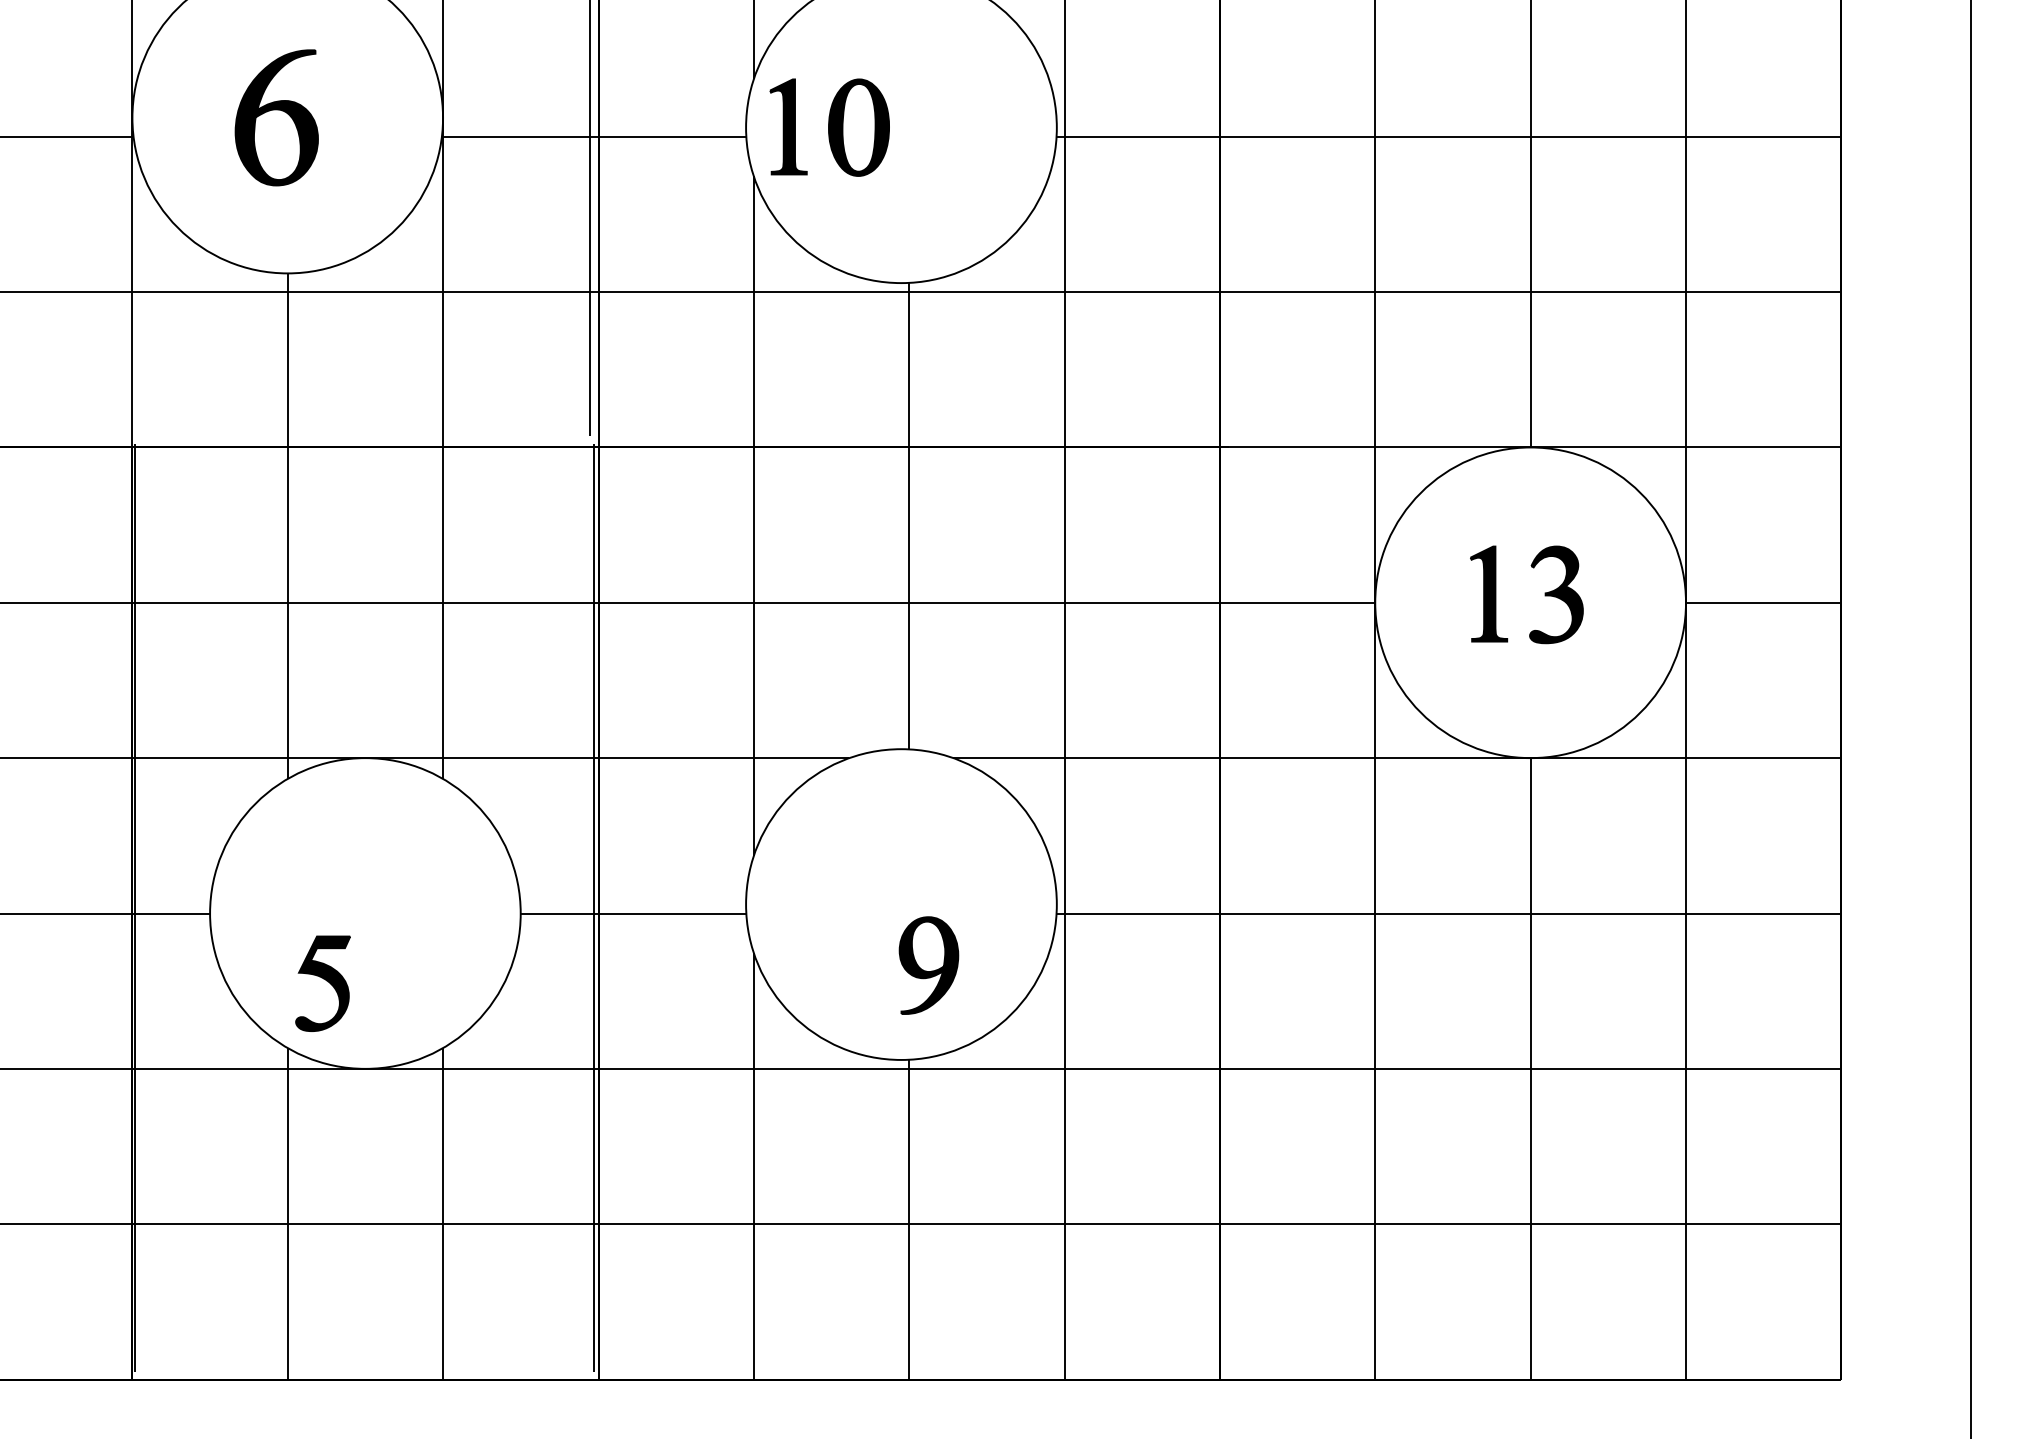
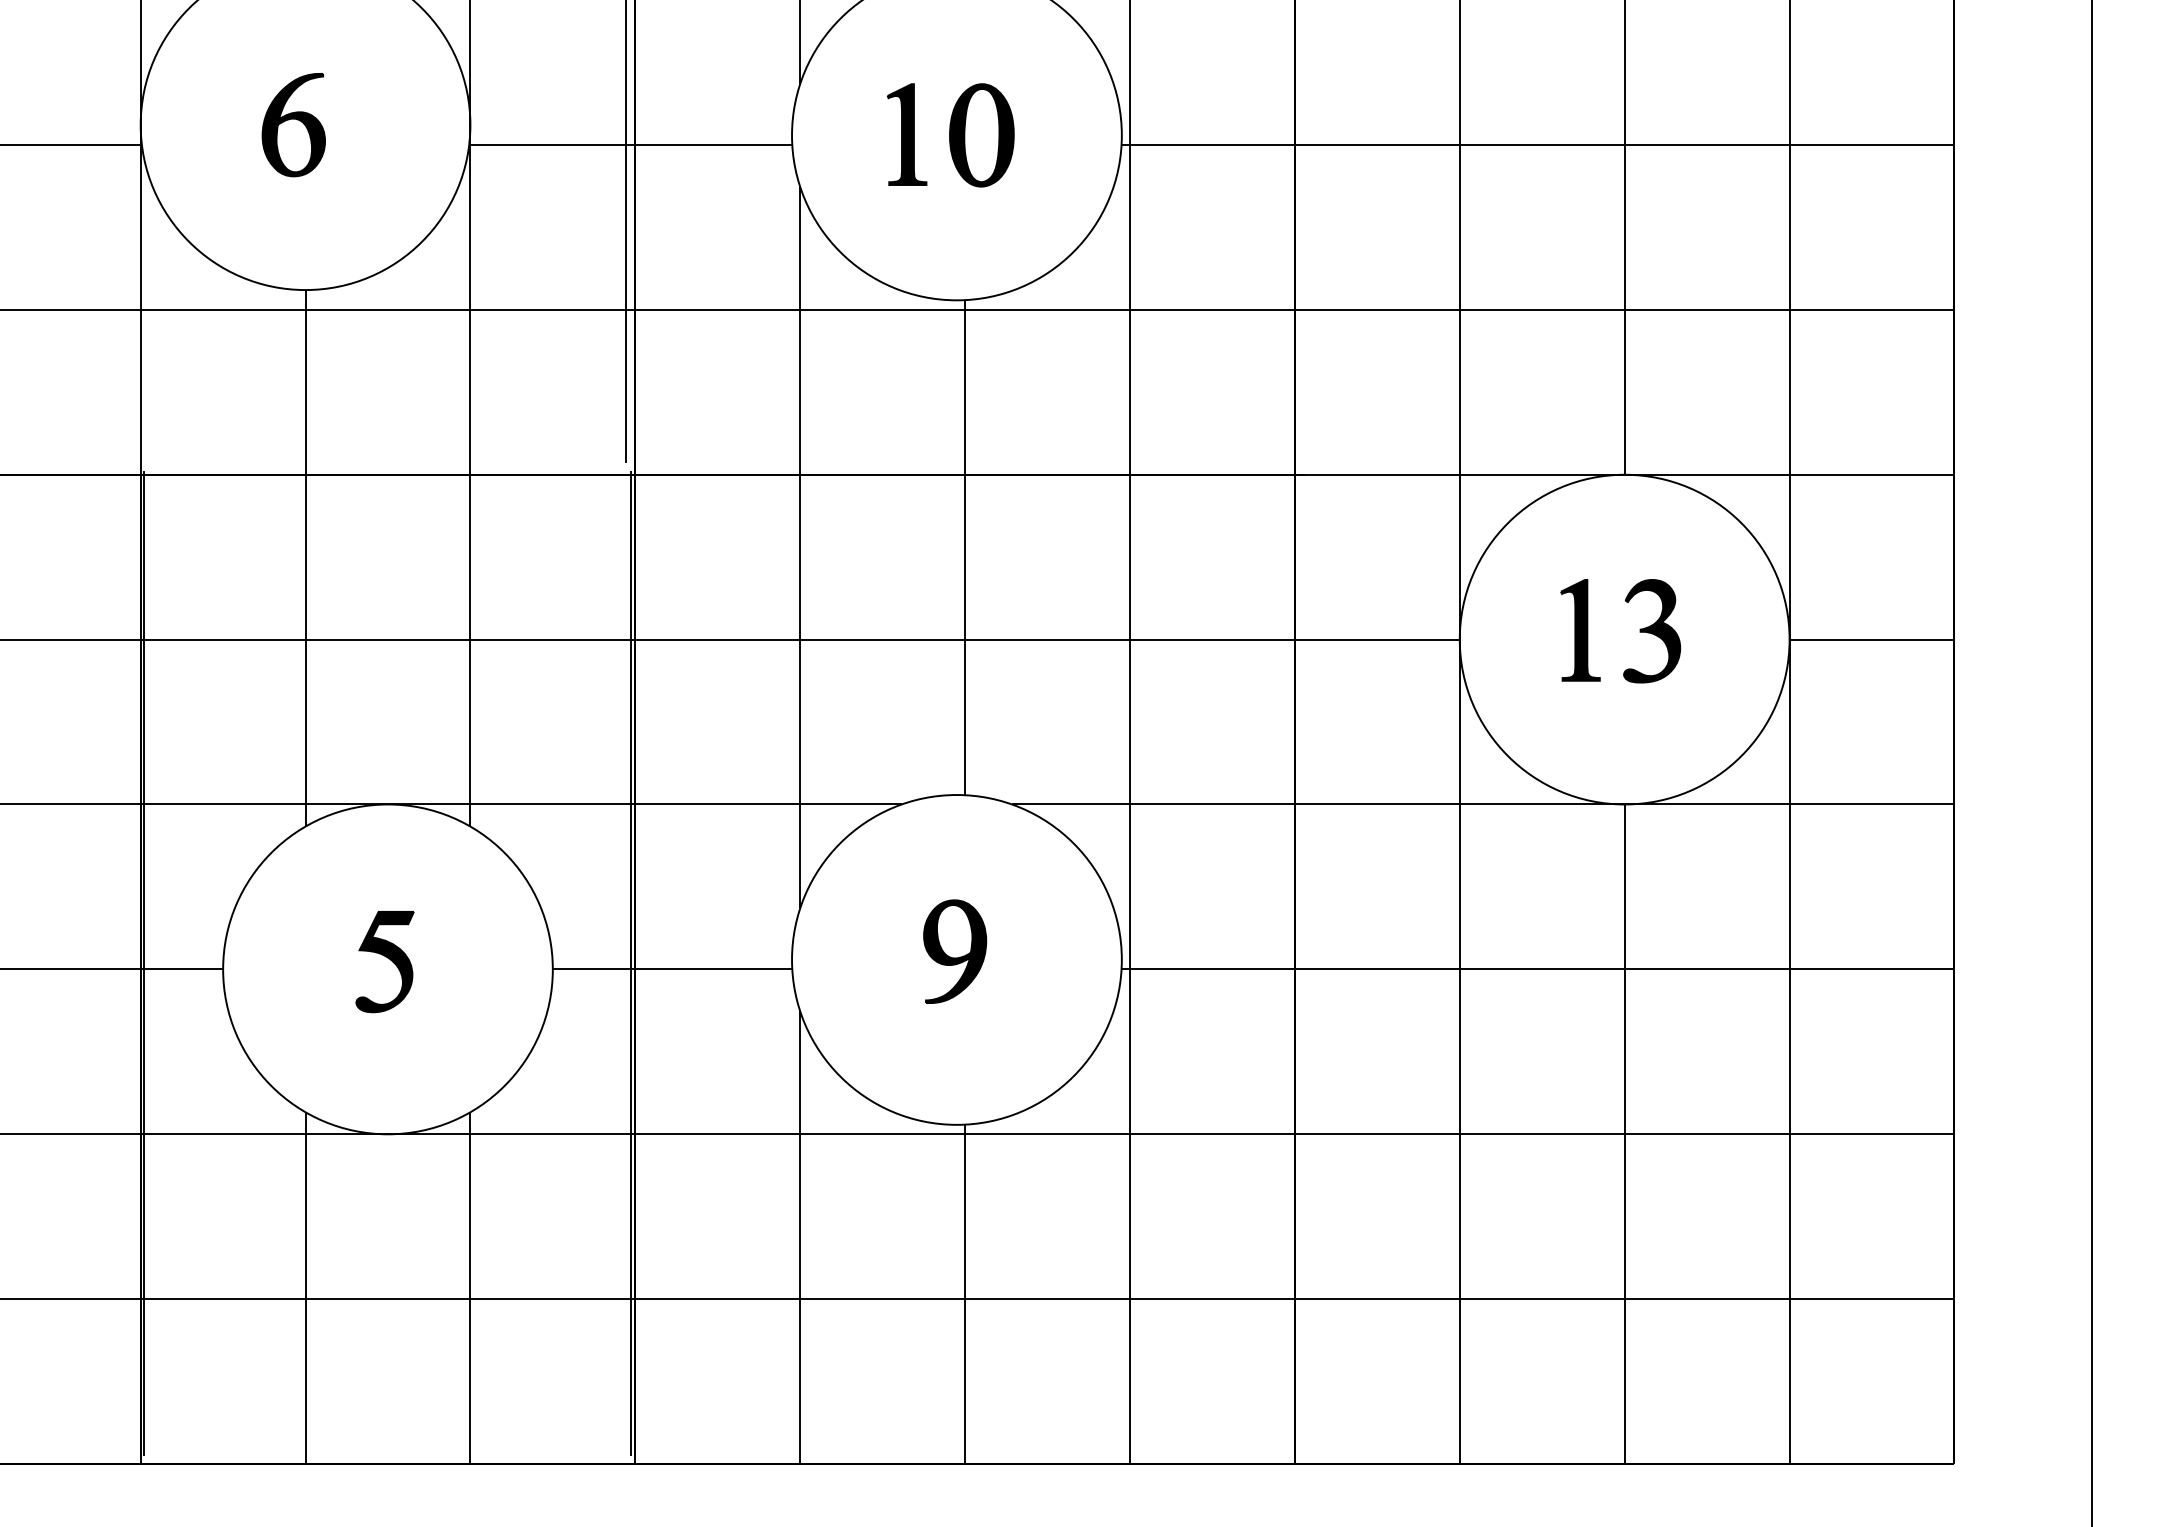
part: (276, 118) -> (293, 125), size x0.71
part: (829, 127) -> (950, 135), moved
part: (929, 965) -> (955, 951), moved
part: (322, 984) -> (384, 962), moved

